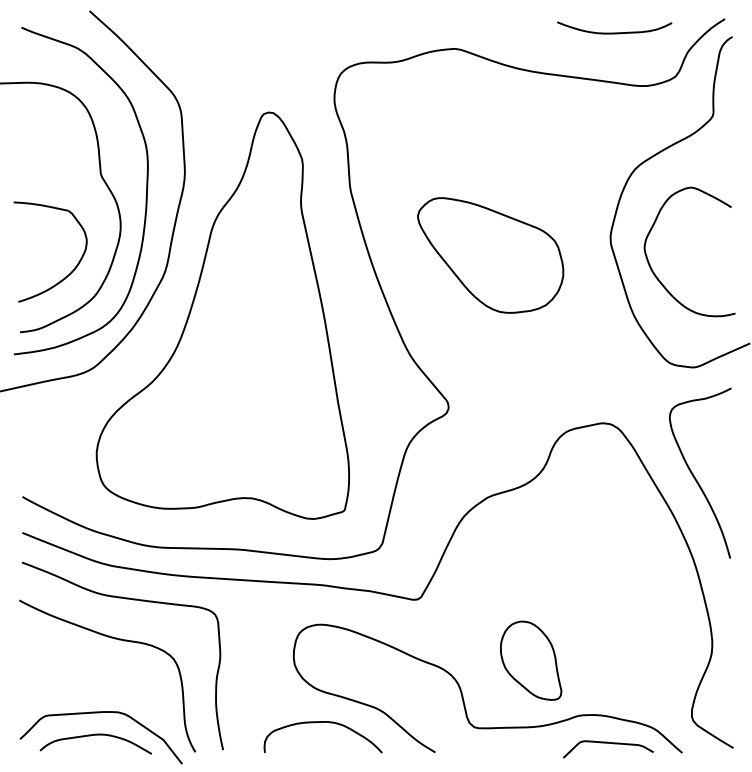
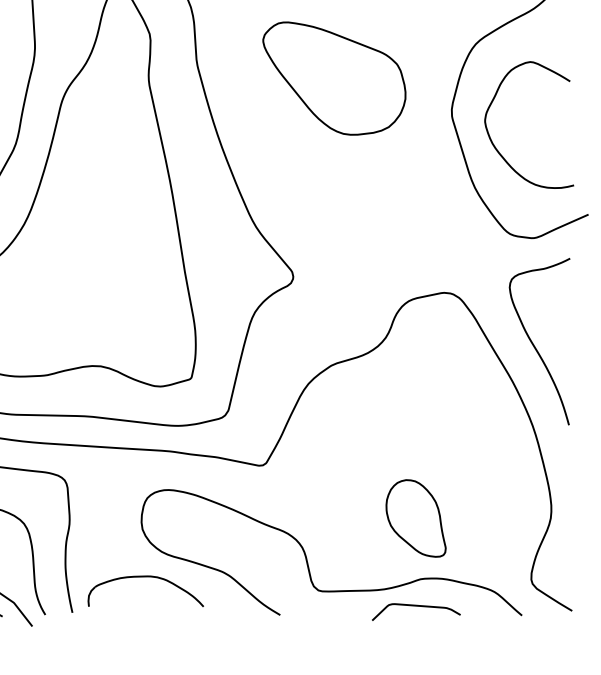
part: (490, 255) -> (334, 78), moved
part: (531, 660) -> (416, 518), moved
part: (322, 722) -> (145, 576), moved
curve: (608, 743) -> (416, 606), moved

